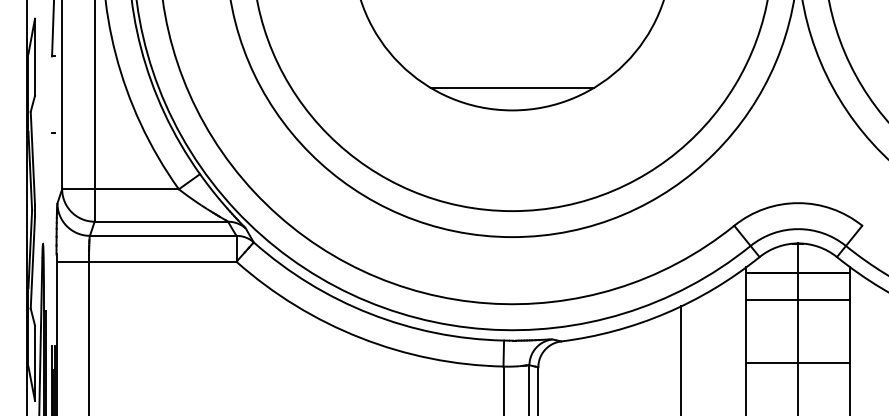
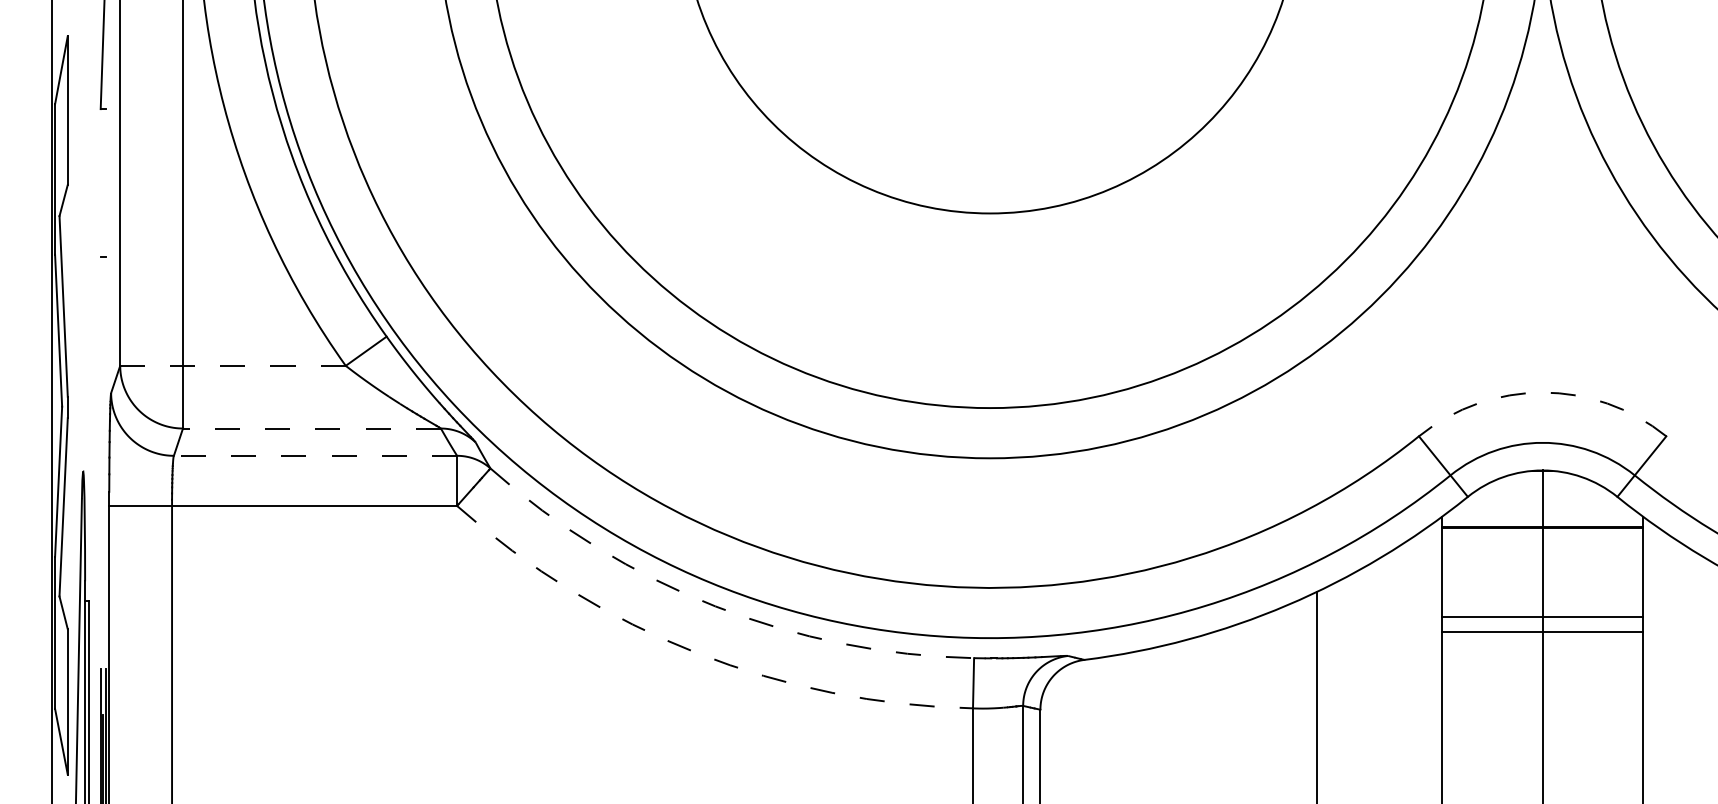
line: (512, 87) -> (990, 169), removed
line: (120, 189) -> (232, 366), solid -> dashed
arc: (798, 203) -> (1543, 393), solid -> dashed
line: (161, 221) -> (312, 428), solid -> dashed
line: (162, 235) -> (314, 455), solid -> dashed
line: (798, 300) -> (1543, 617), moved
arc: (370, 313) -> (716, 605), solid -> dashed
arc: (360, 337) -> (696, 652), solid -> dashed
line: (798, 362) -> (1543, 630), moved

